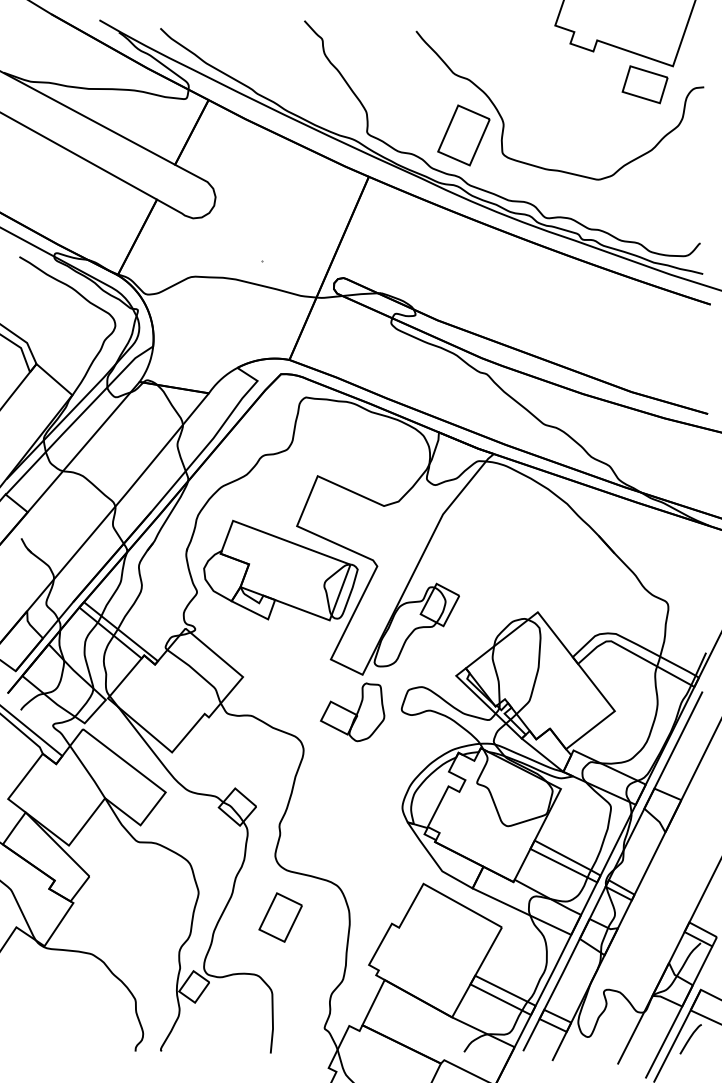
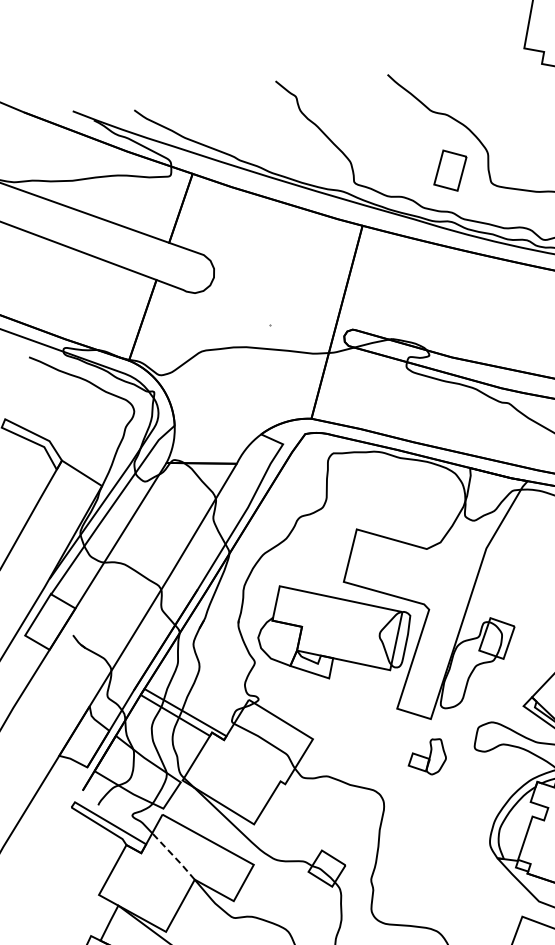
part: (463, 135) -> (449, 170), size x0.7
part: (352, 712) -> (426, 757), size x0.6
line: (88, 771) -> (174, 855), solid -> dashed

